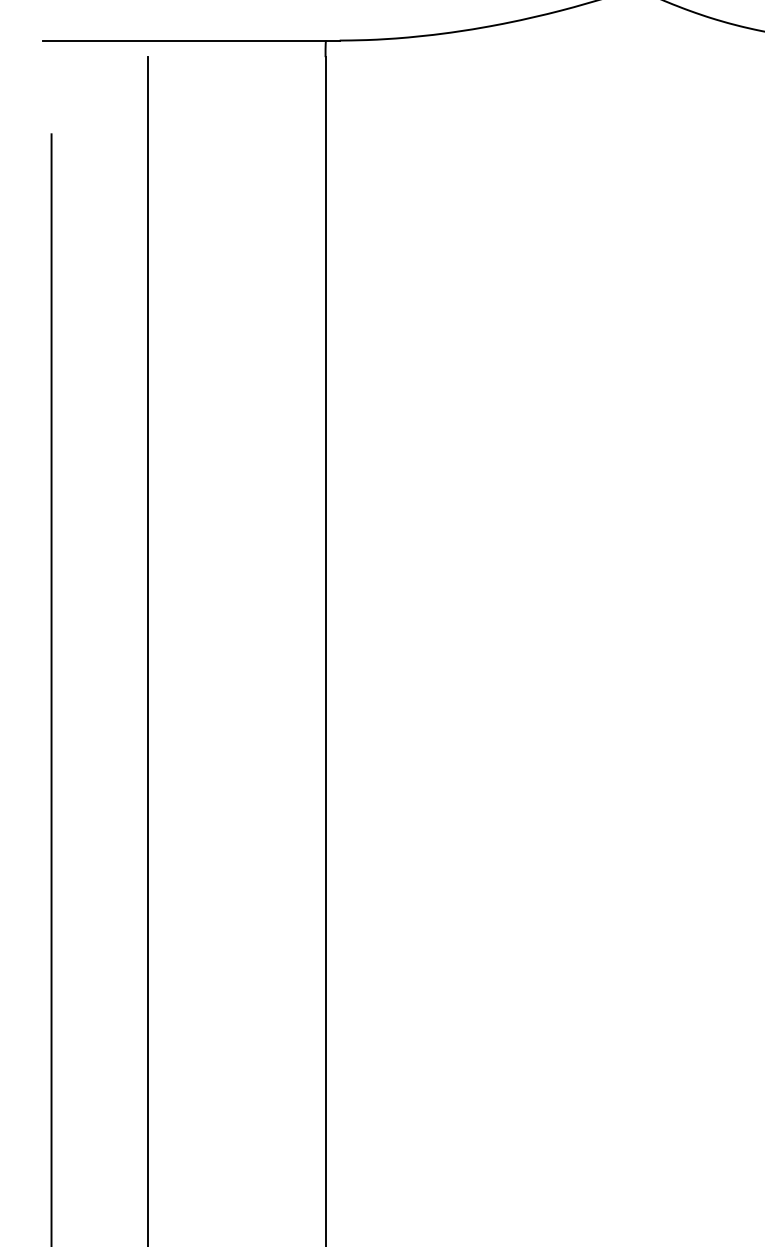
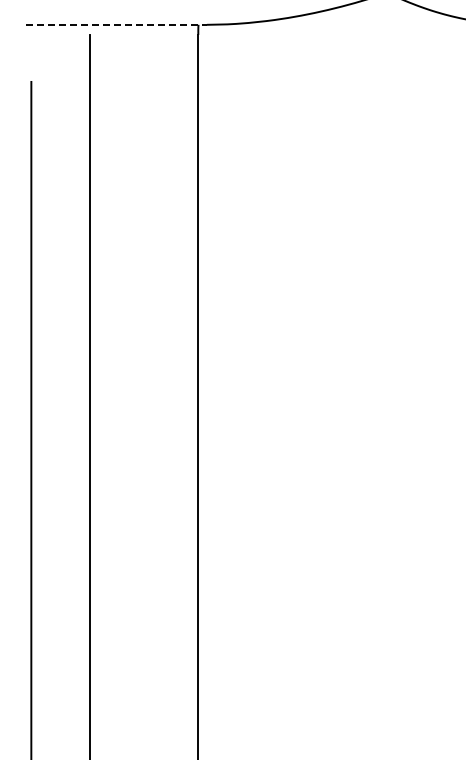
line: (191, 40) -> (116, 24), solid -> dashed

